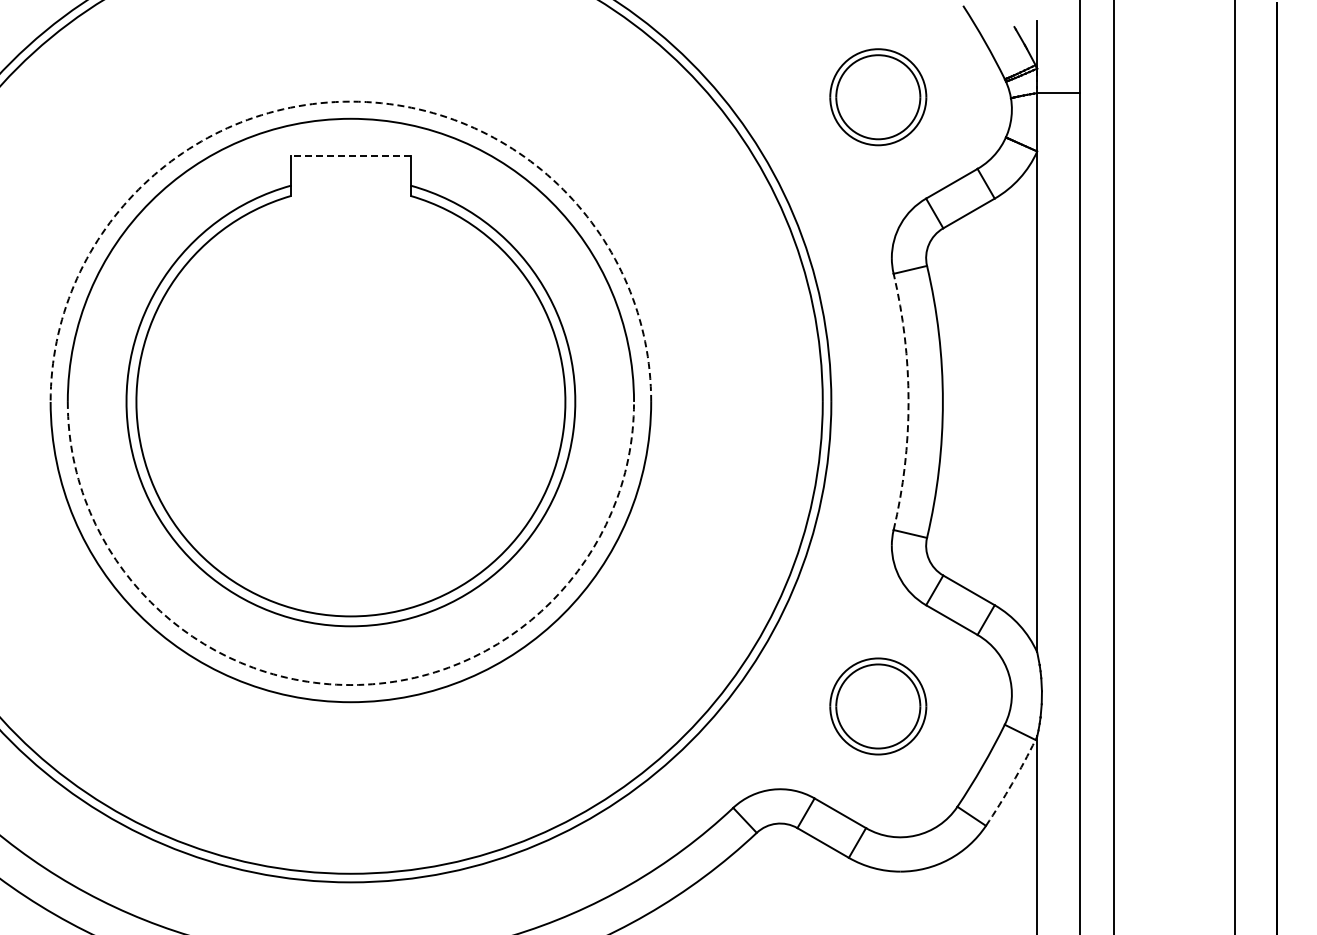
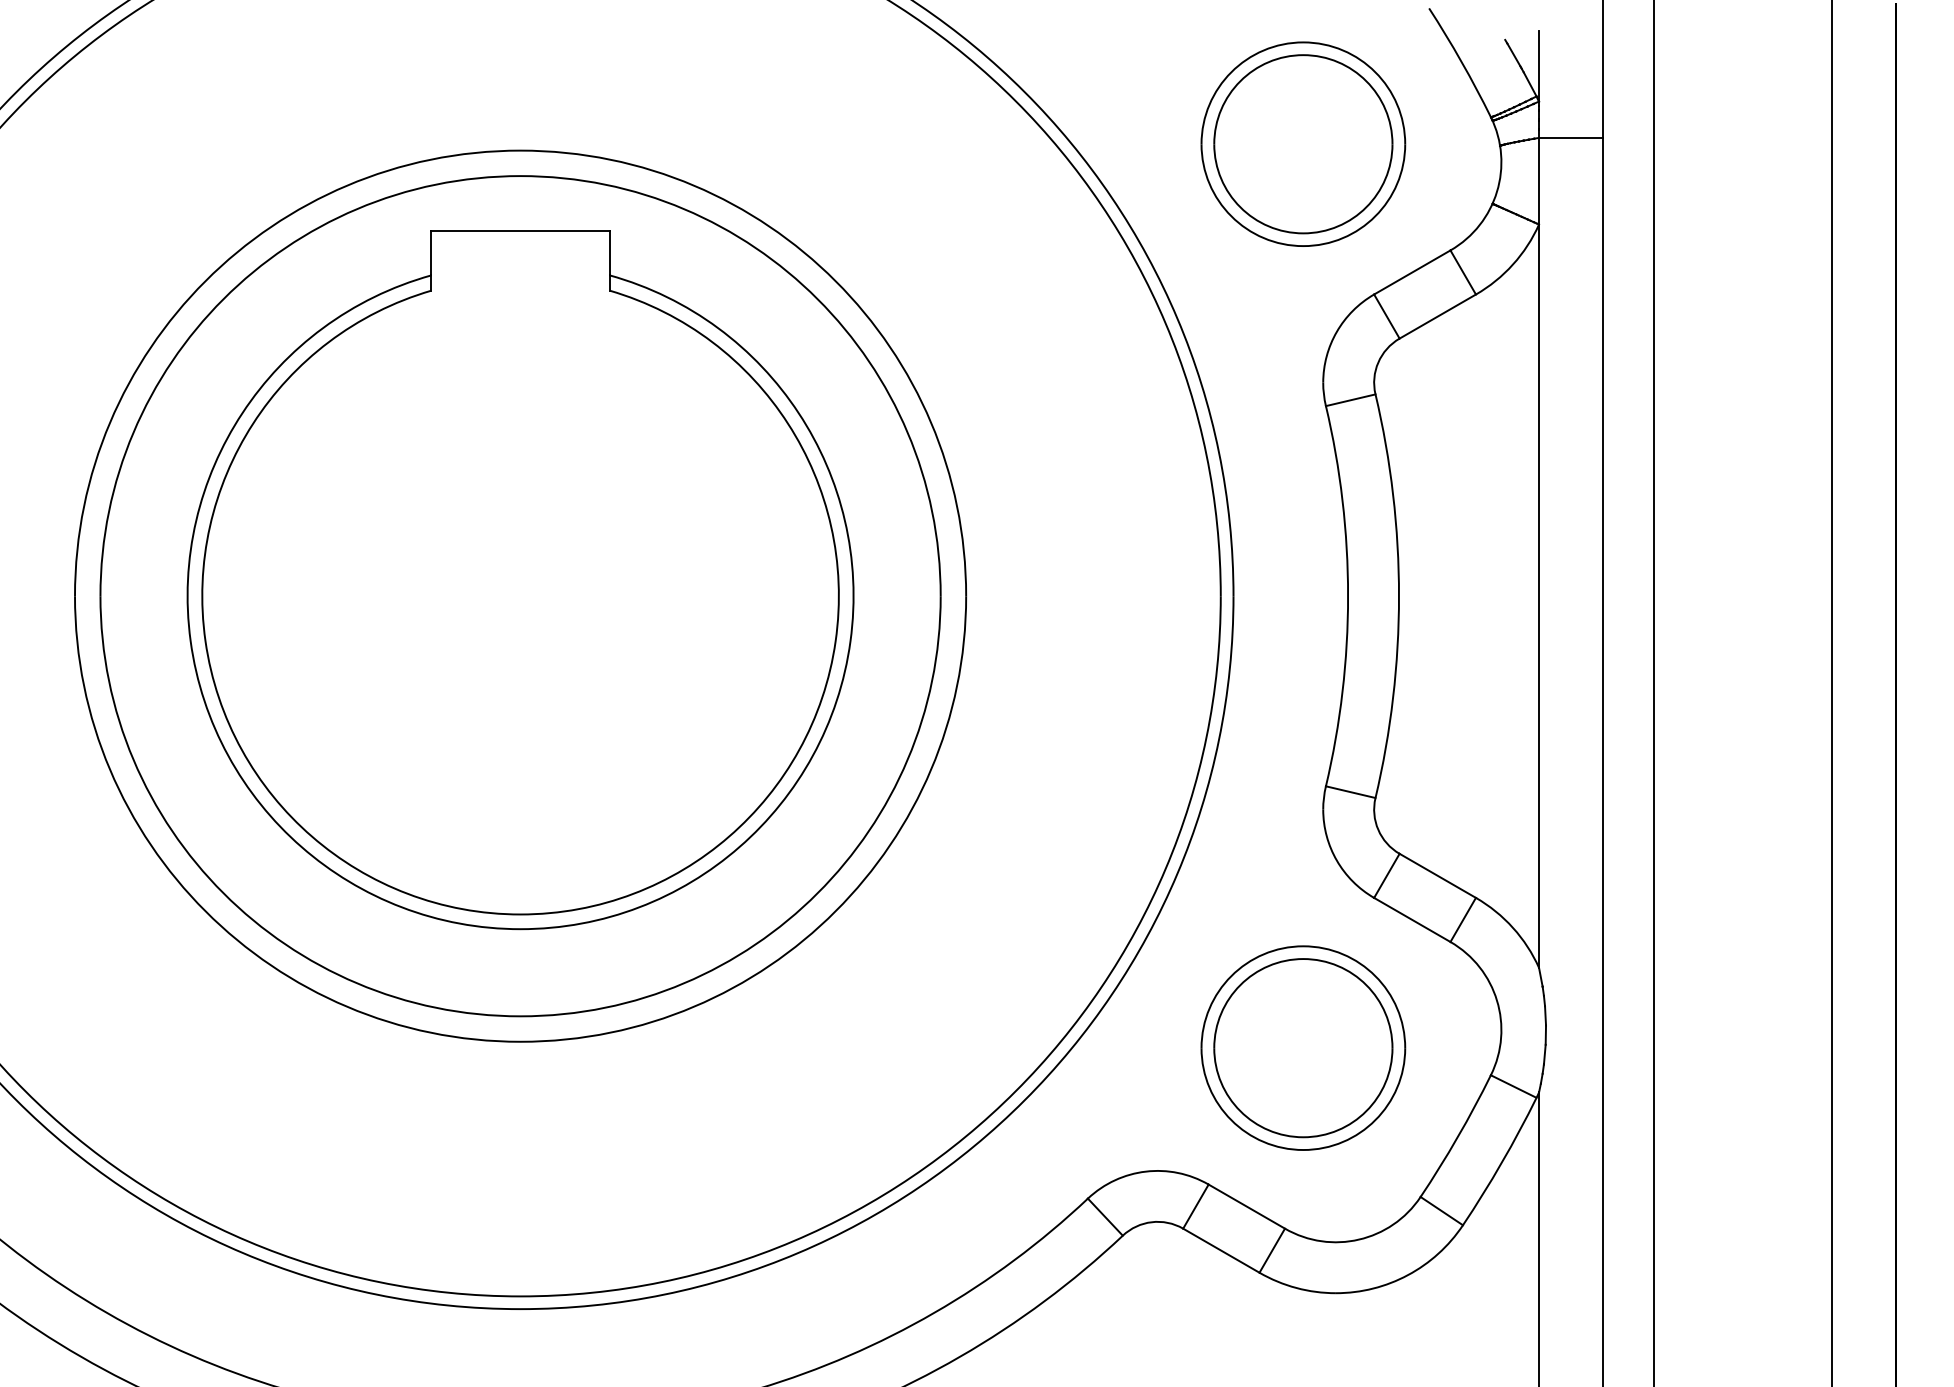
part: (877, 96) -> (1301, 142), size x1.43
arc: (350, 101) -> (519, 150), dashed -> solid
line: (350, 155) -> (519, 230), dashed -> solid
arc: (908, 401) -> (1347, 595), dashed -> solid
arc: (350, 685) -> (519, 1016), dashed -> solid
part: (877, 706) -> (1301, 1048), size x1.43
arc: (1012, 783) -> (1502, 1162), dashed -> solid

